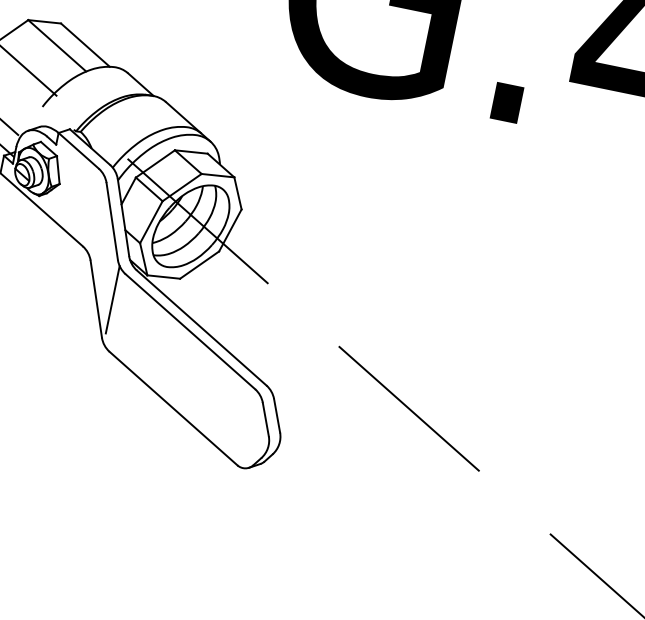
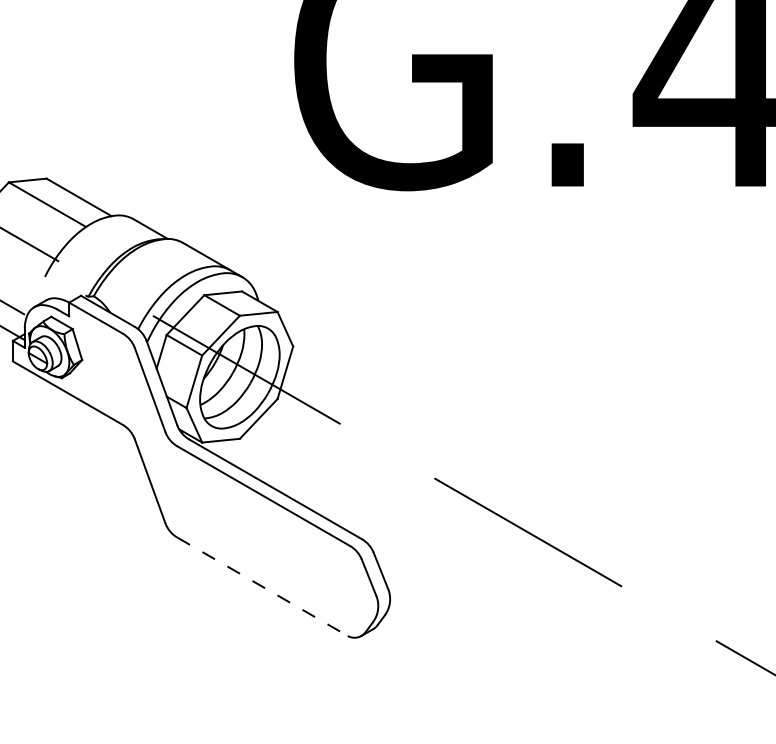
line: (112, 299) -> (168, 477), removed
line: (174, 409) -> (263, 587), solid -> dashed

